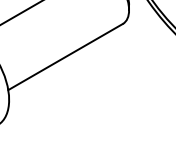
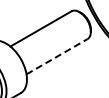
line: (66, 56) -> (57, 56), solid -> dashed

